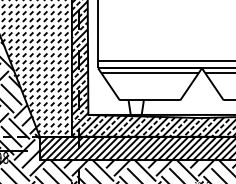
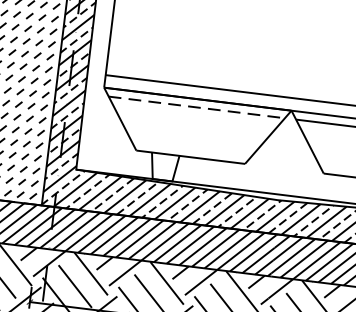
line: (150, 72) -> (197, 106), solid -> dashed

